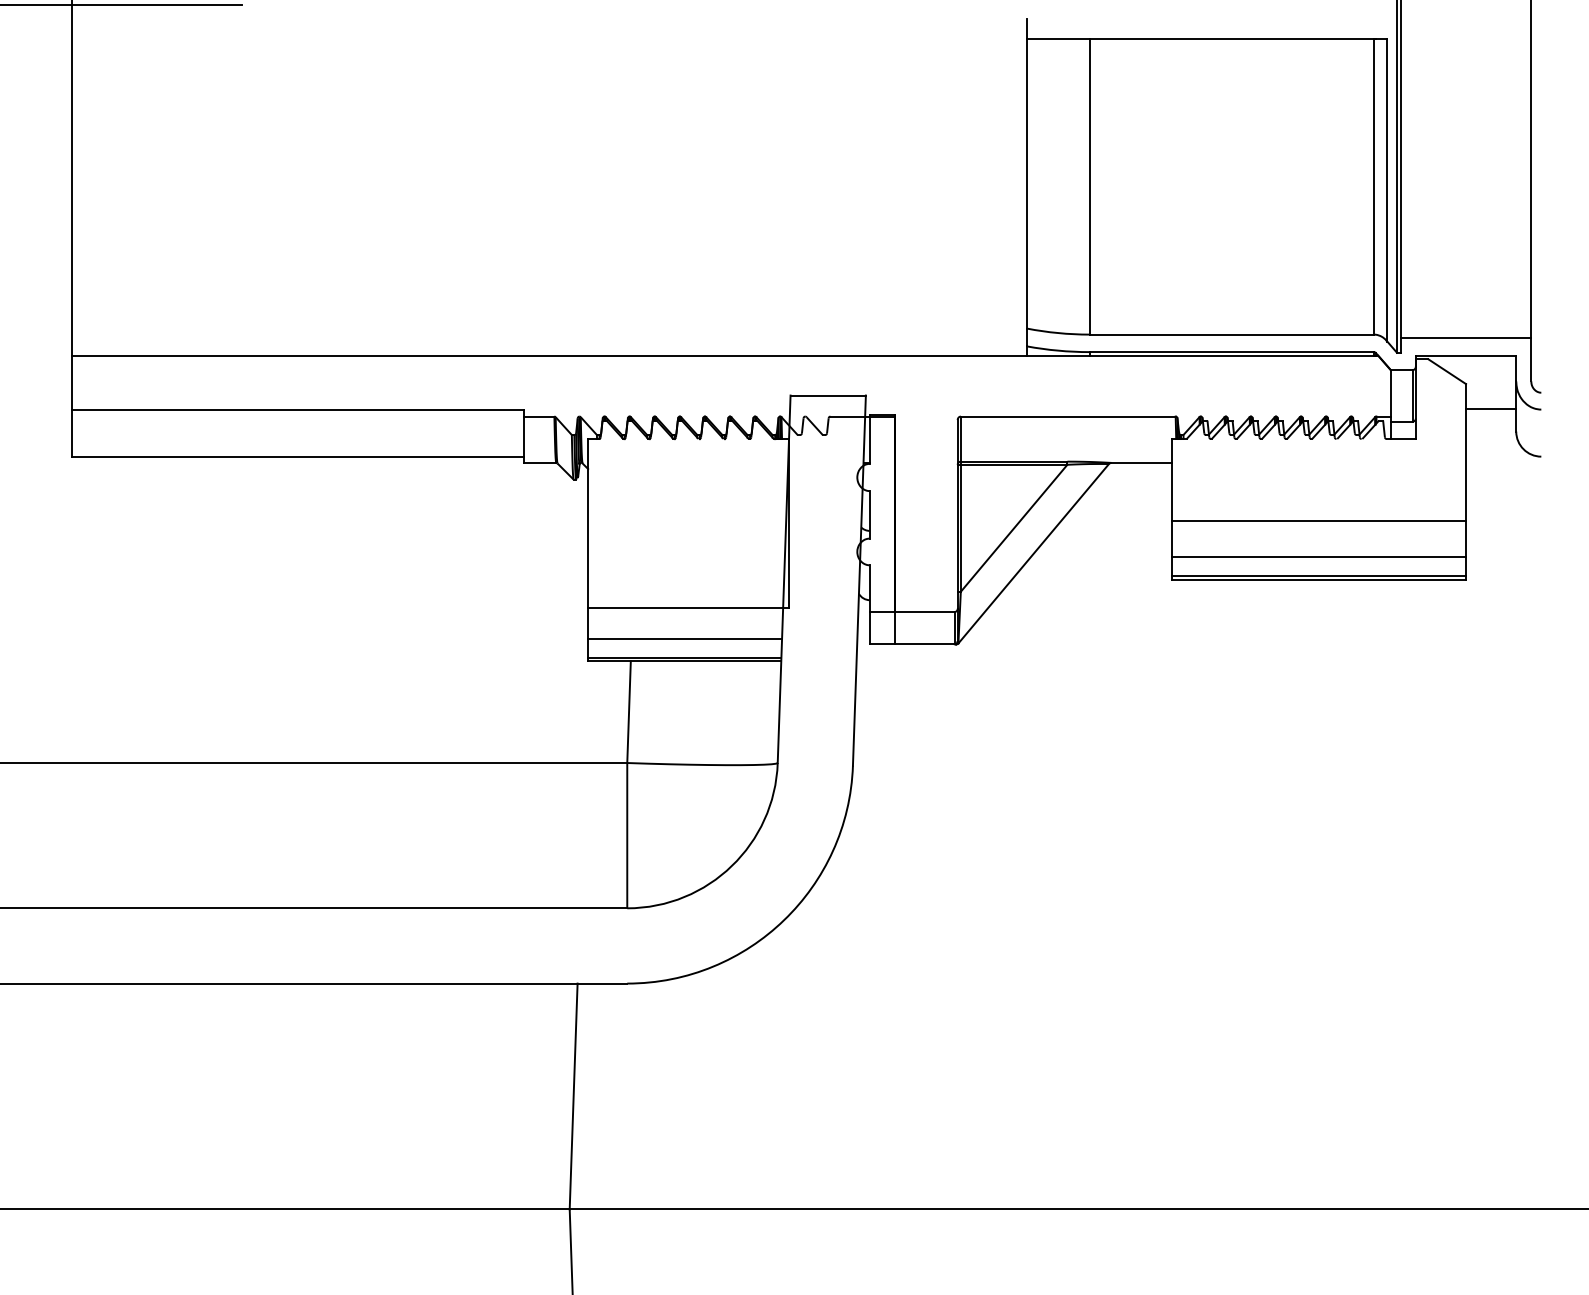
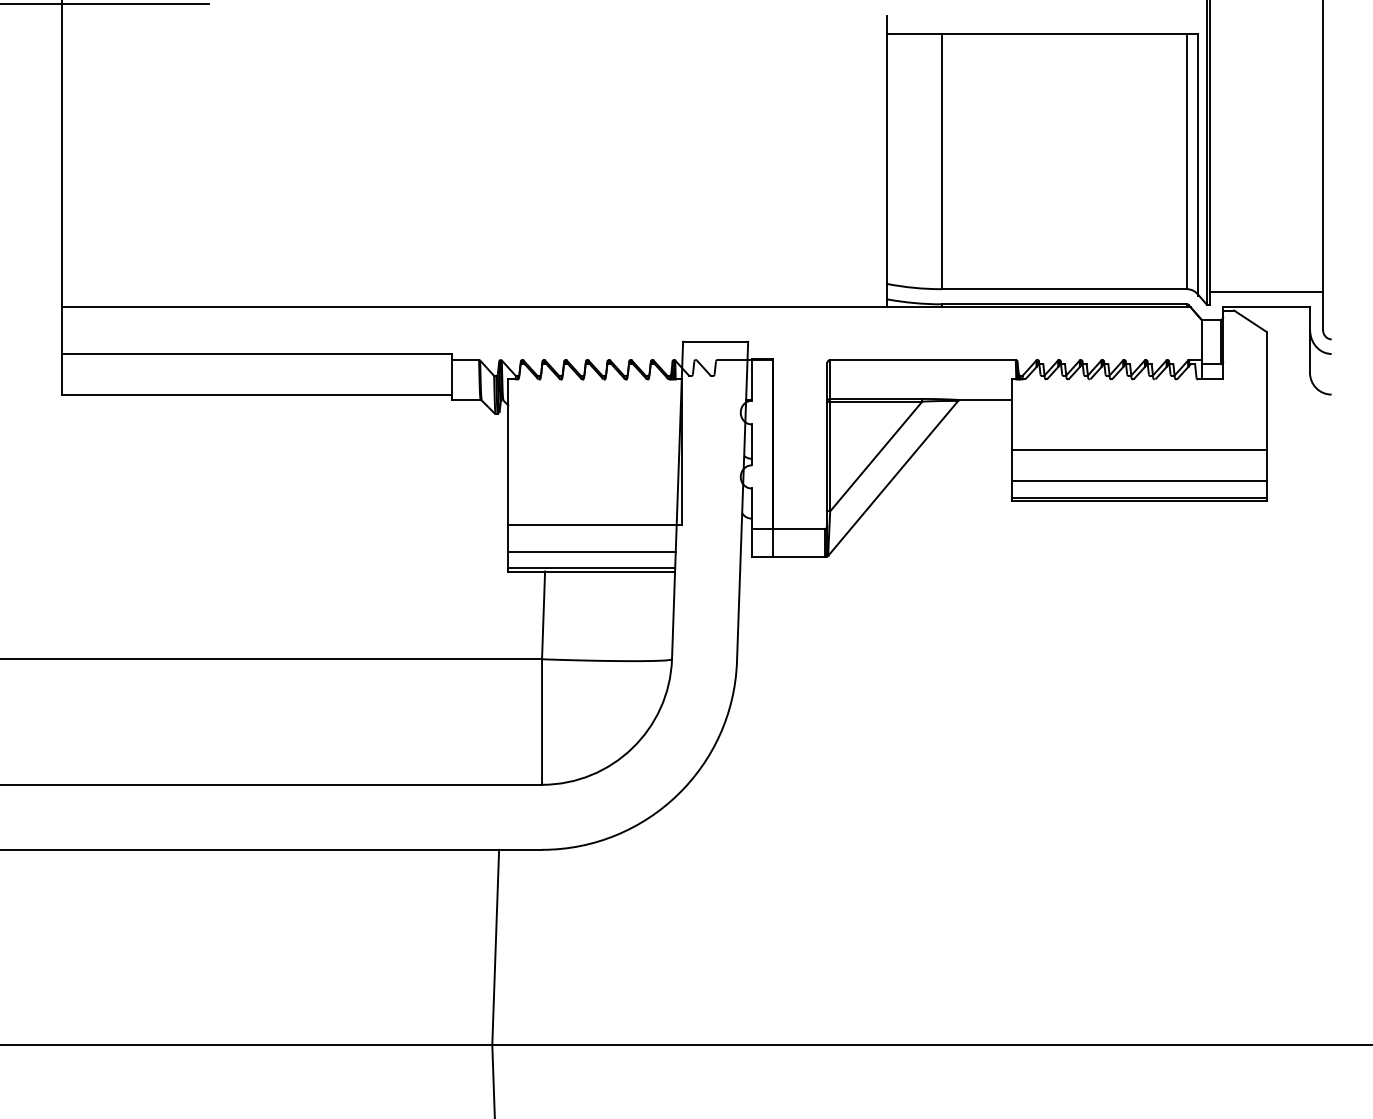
line: (1491, 409) -> (1288, 353), removed

